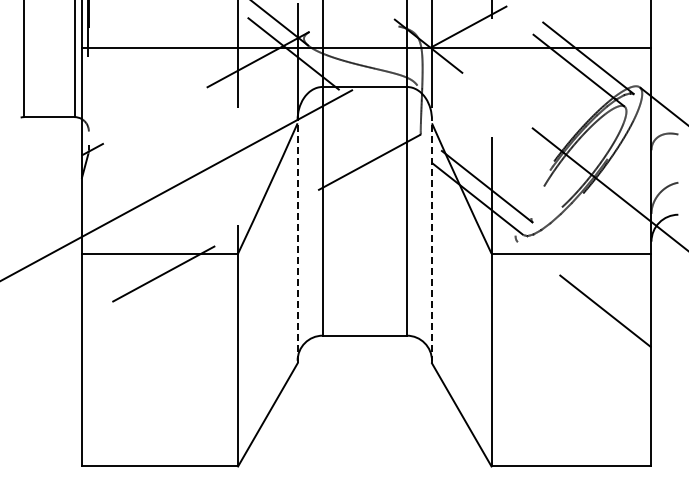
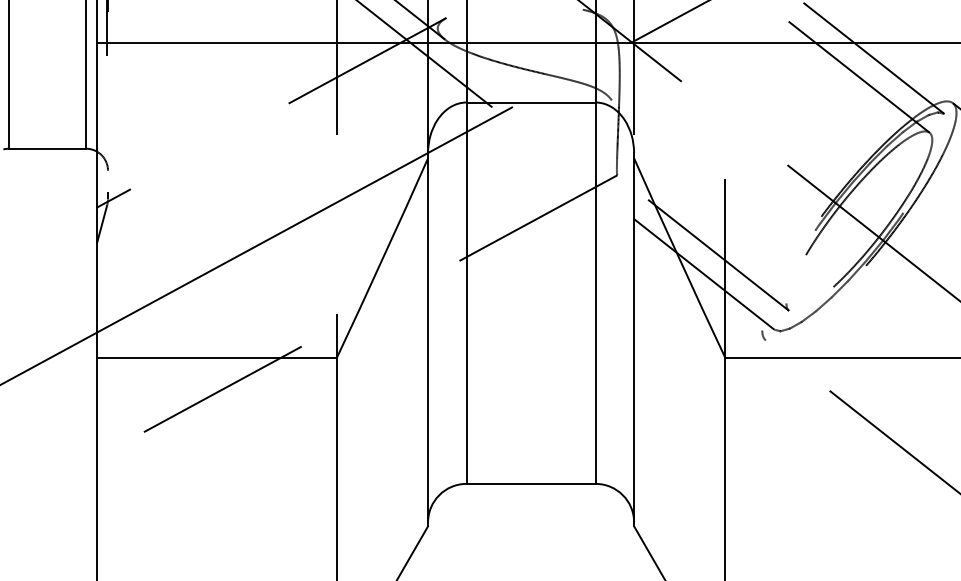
line: (297, 241) -> (427, 339), dashed -> solid
line: (432, 241) -> (634, 339), dashed -> solid

